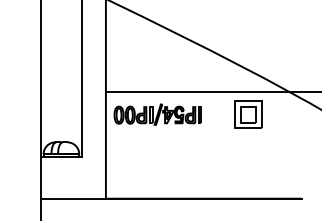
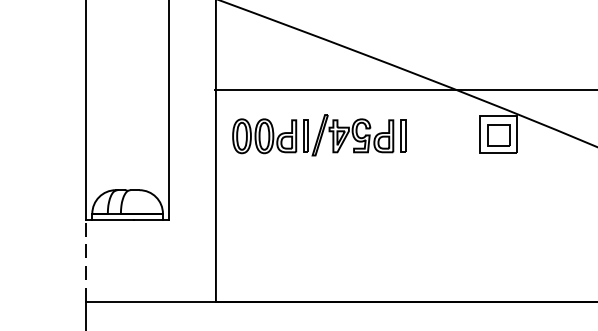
part: (248, 114) -> (499, 134), size x0.7
line: (40, 177) -> (86, 259), solid -> dashed

